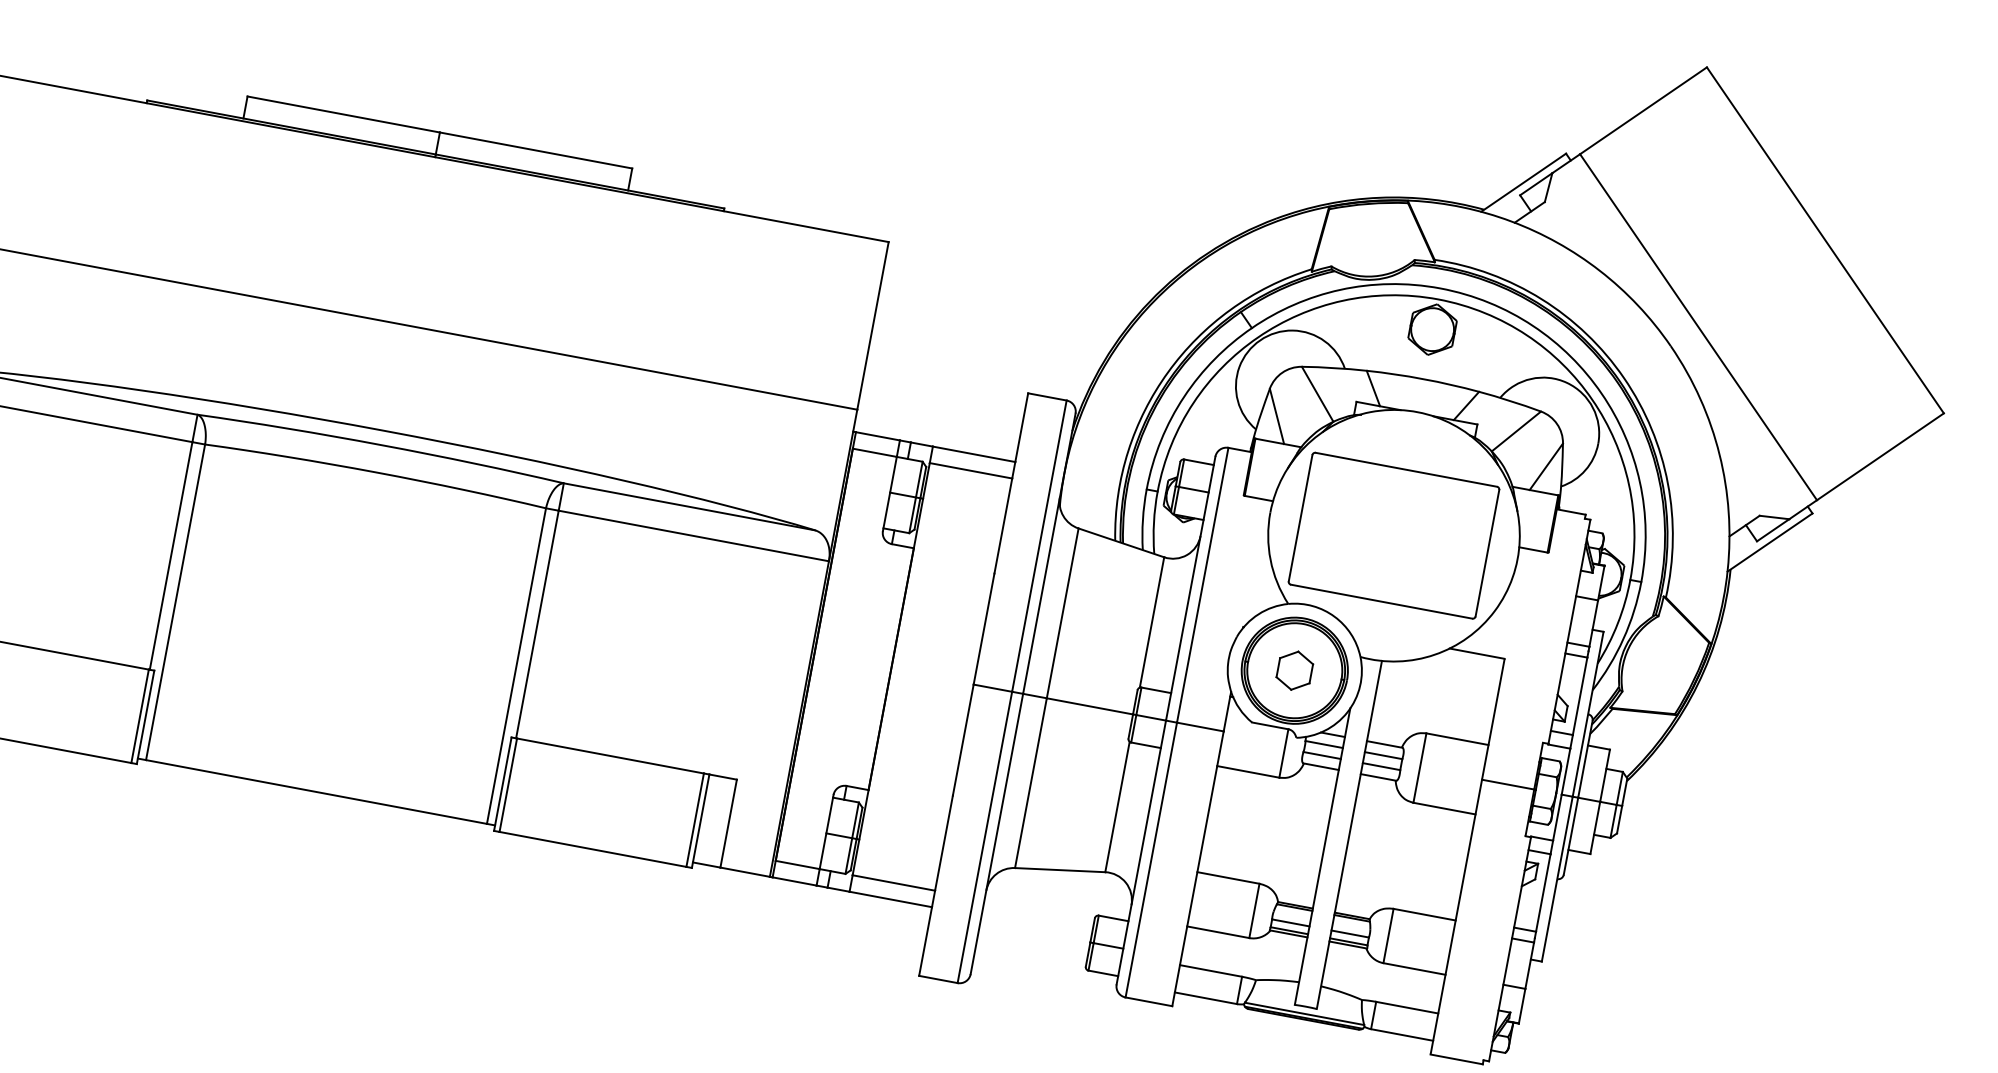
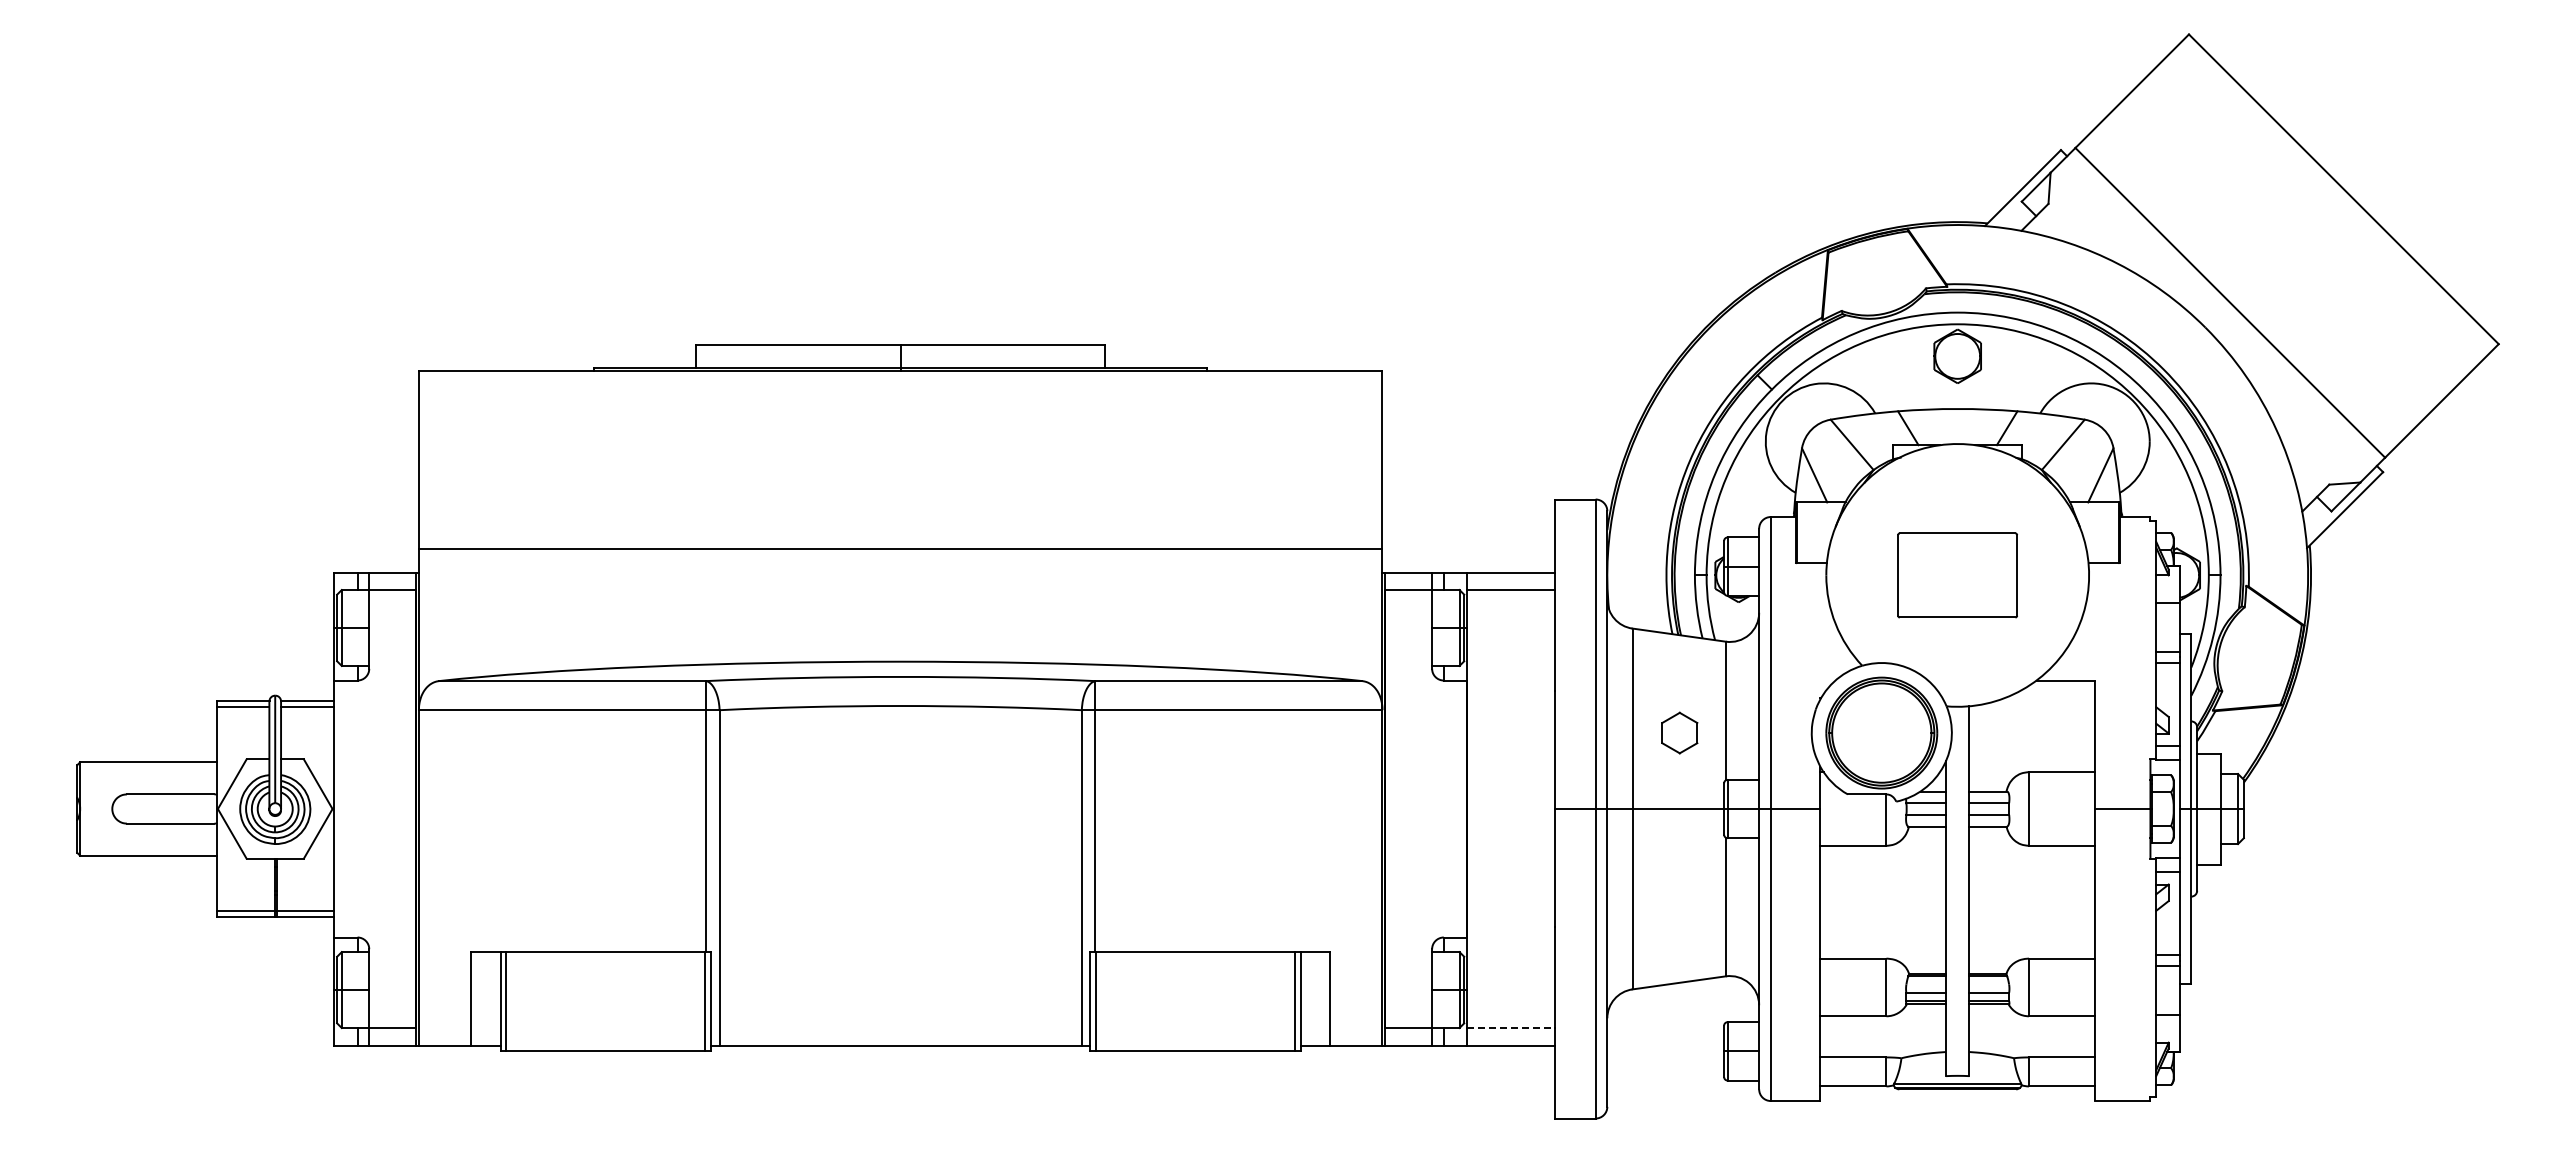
part: (1393, 535) -> (1957, 575), size x0.6
part: (1294, 670) -> (1679, 732), moved
line: (893, 883) -> (1510, 1028), solid -> dashed

